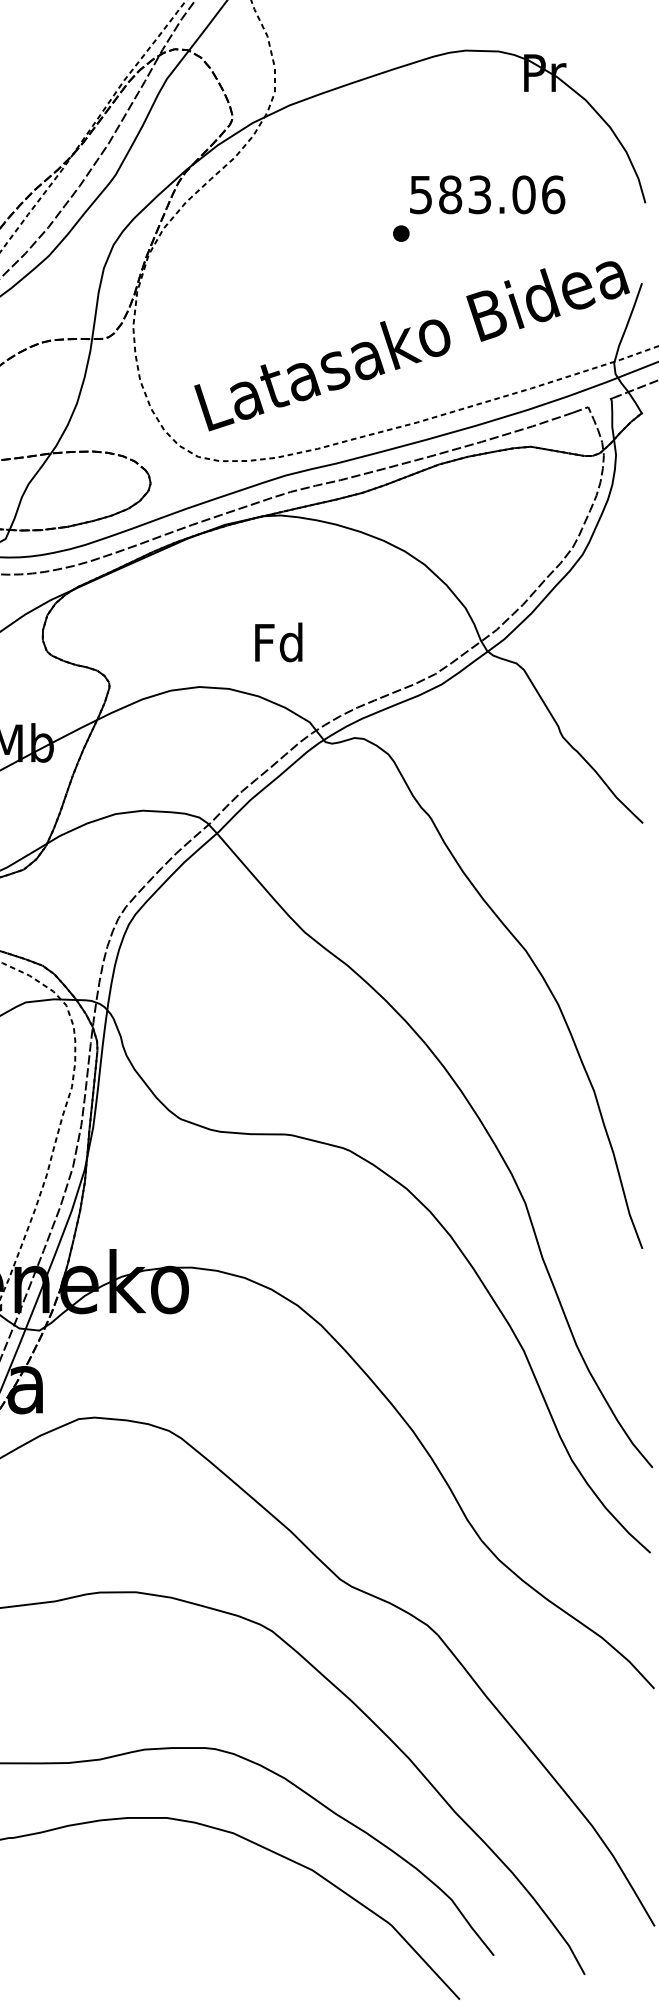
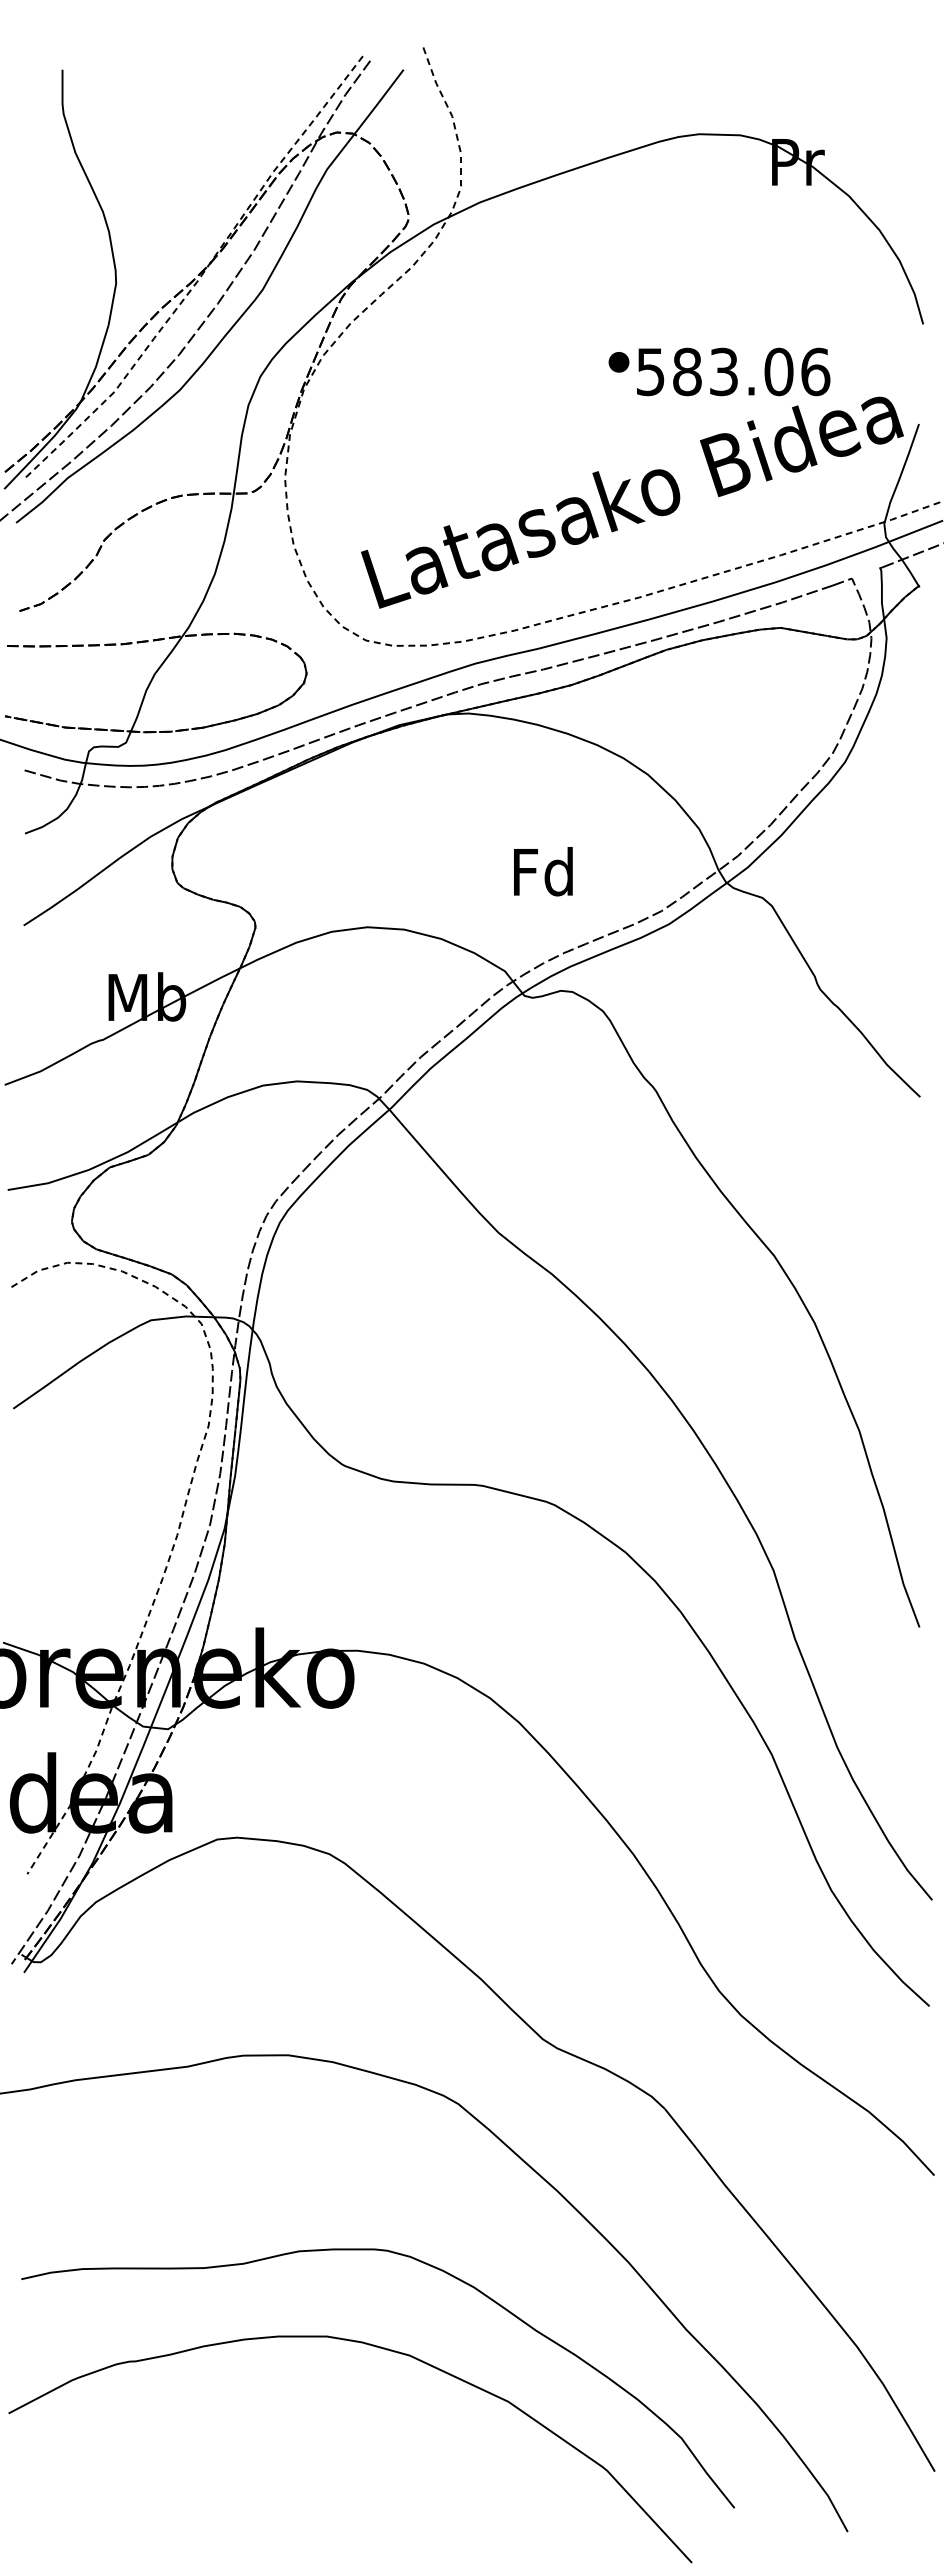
text: (487, 194) -> (733, 371), moved
text: (278, 642) -> (543, 871), moved

